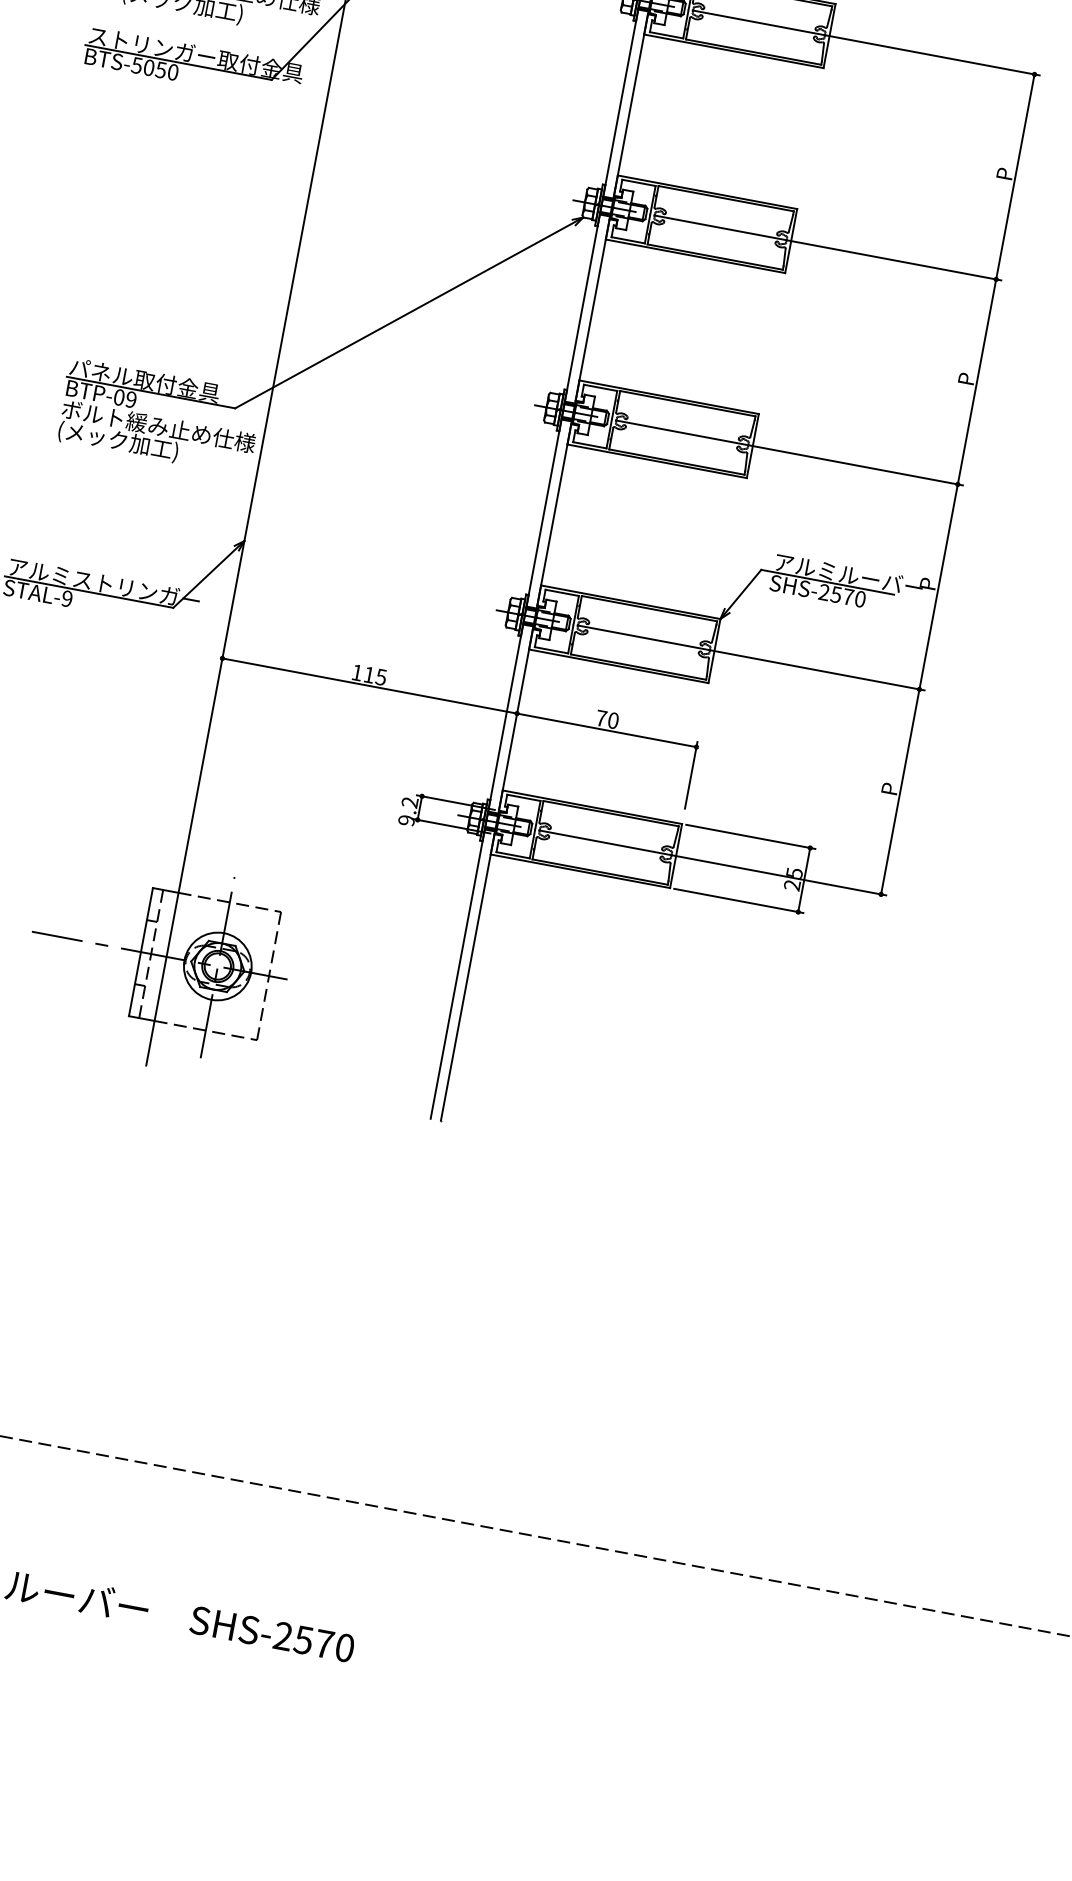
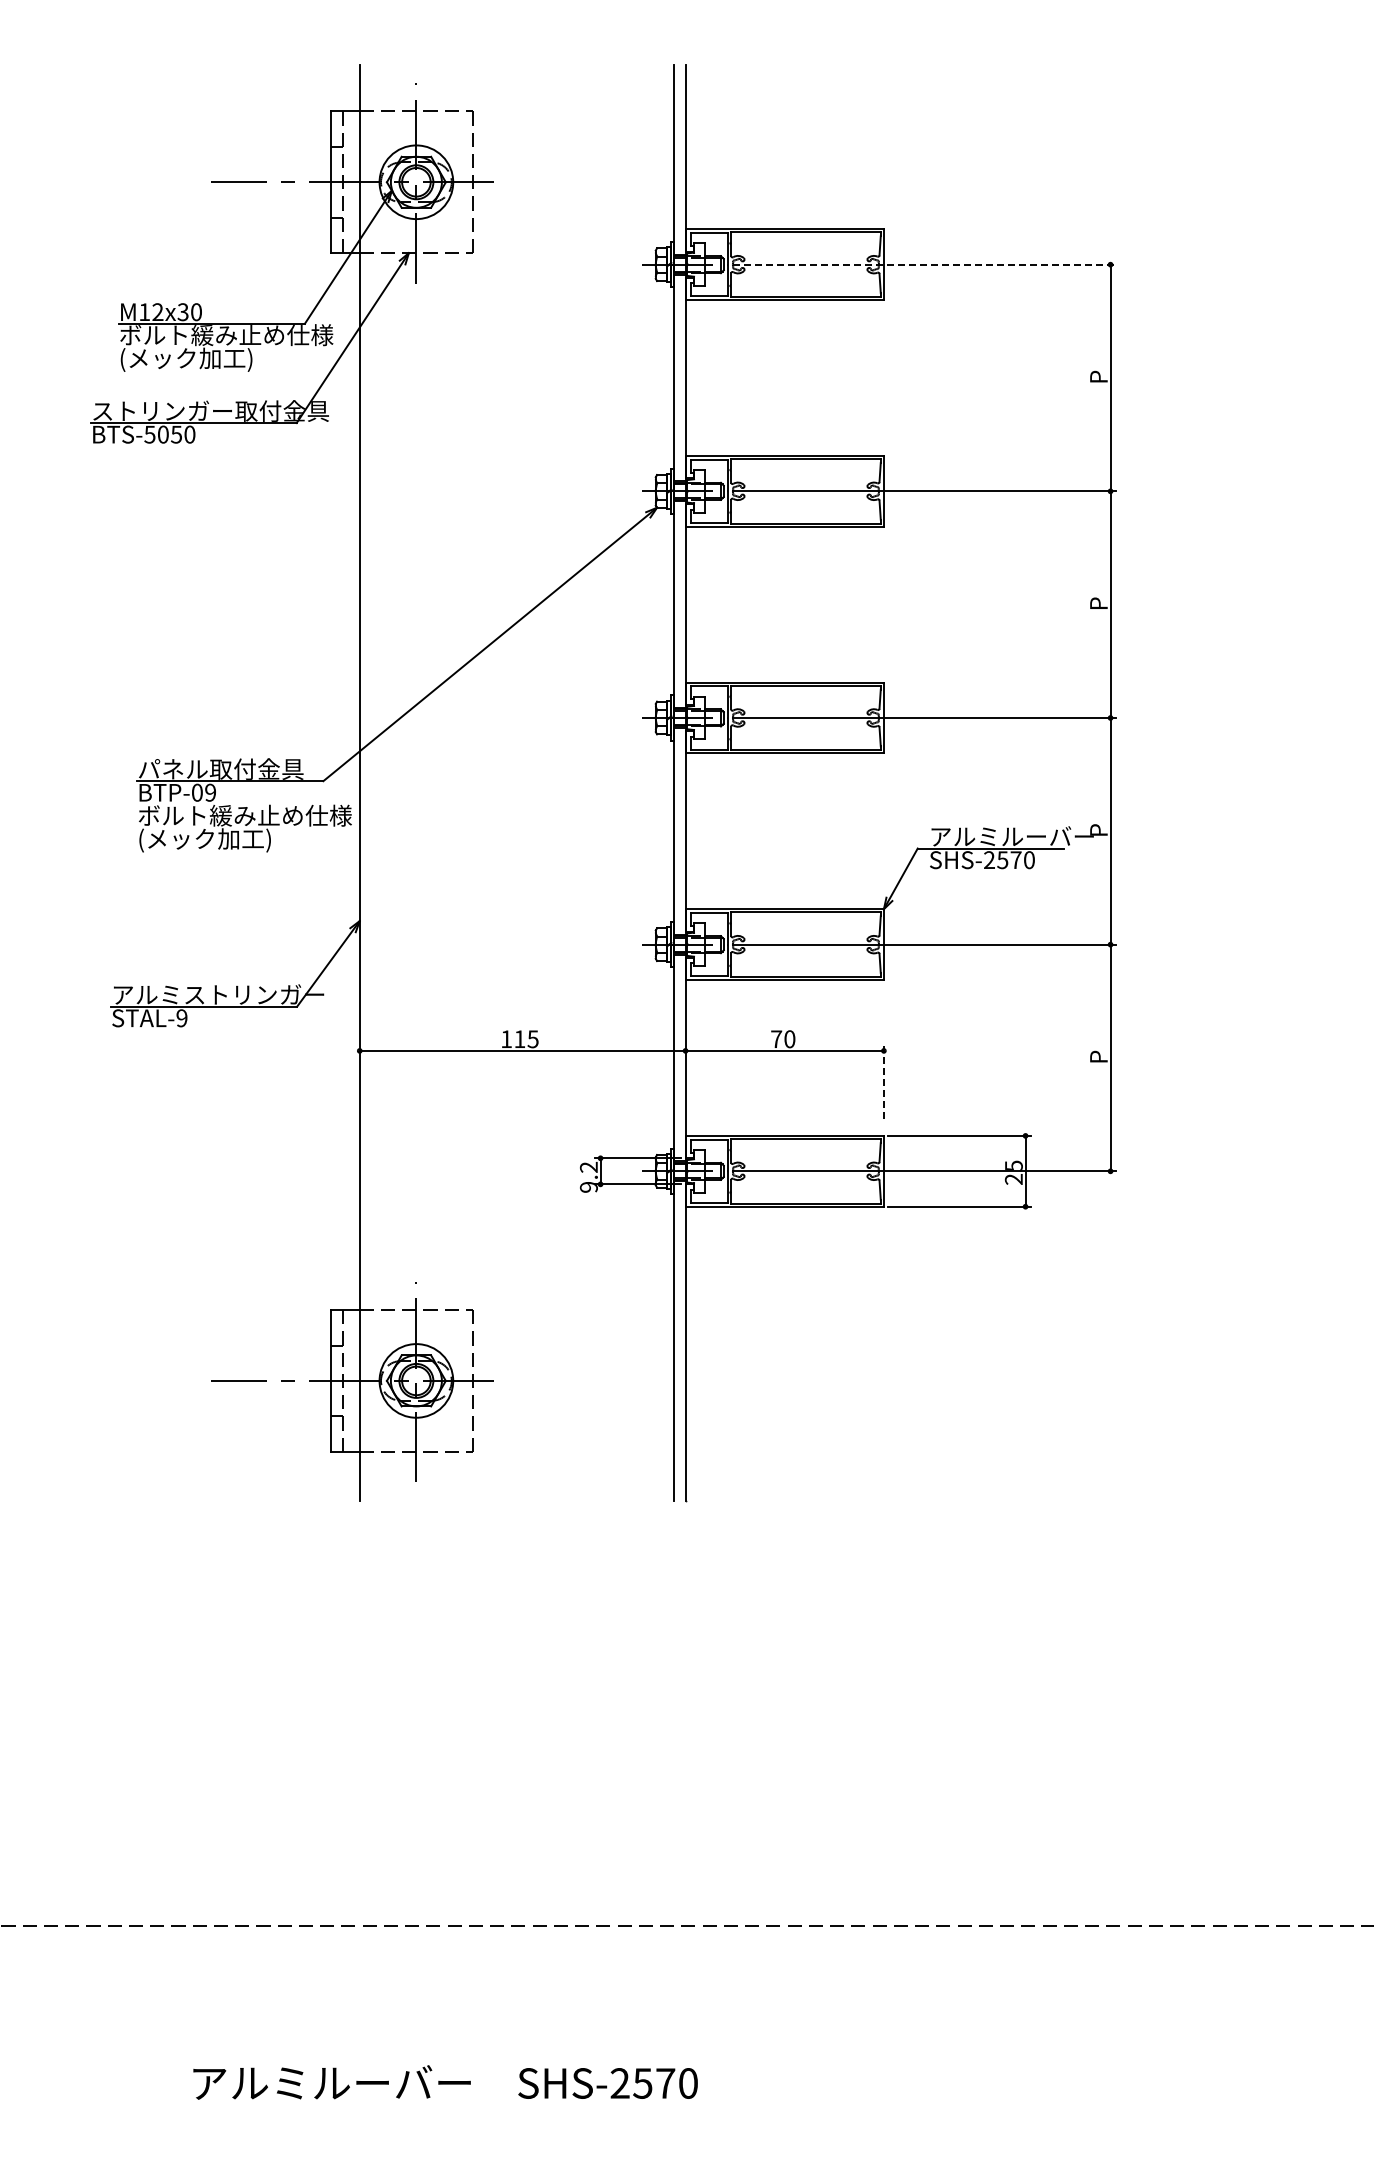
line: (866, 42) -> (924, 264), solid -> dashed
line: (690, 775) -> (883, 1082), solid -> dashed

